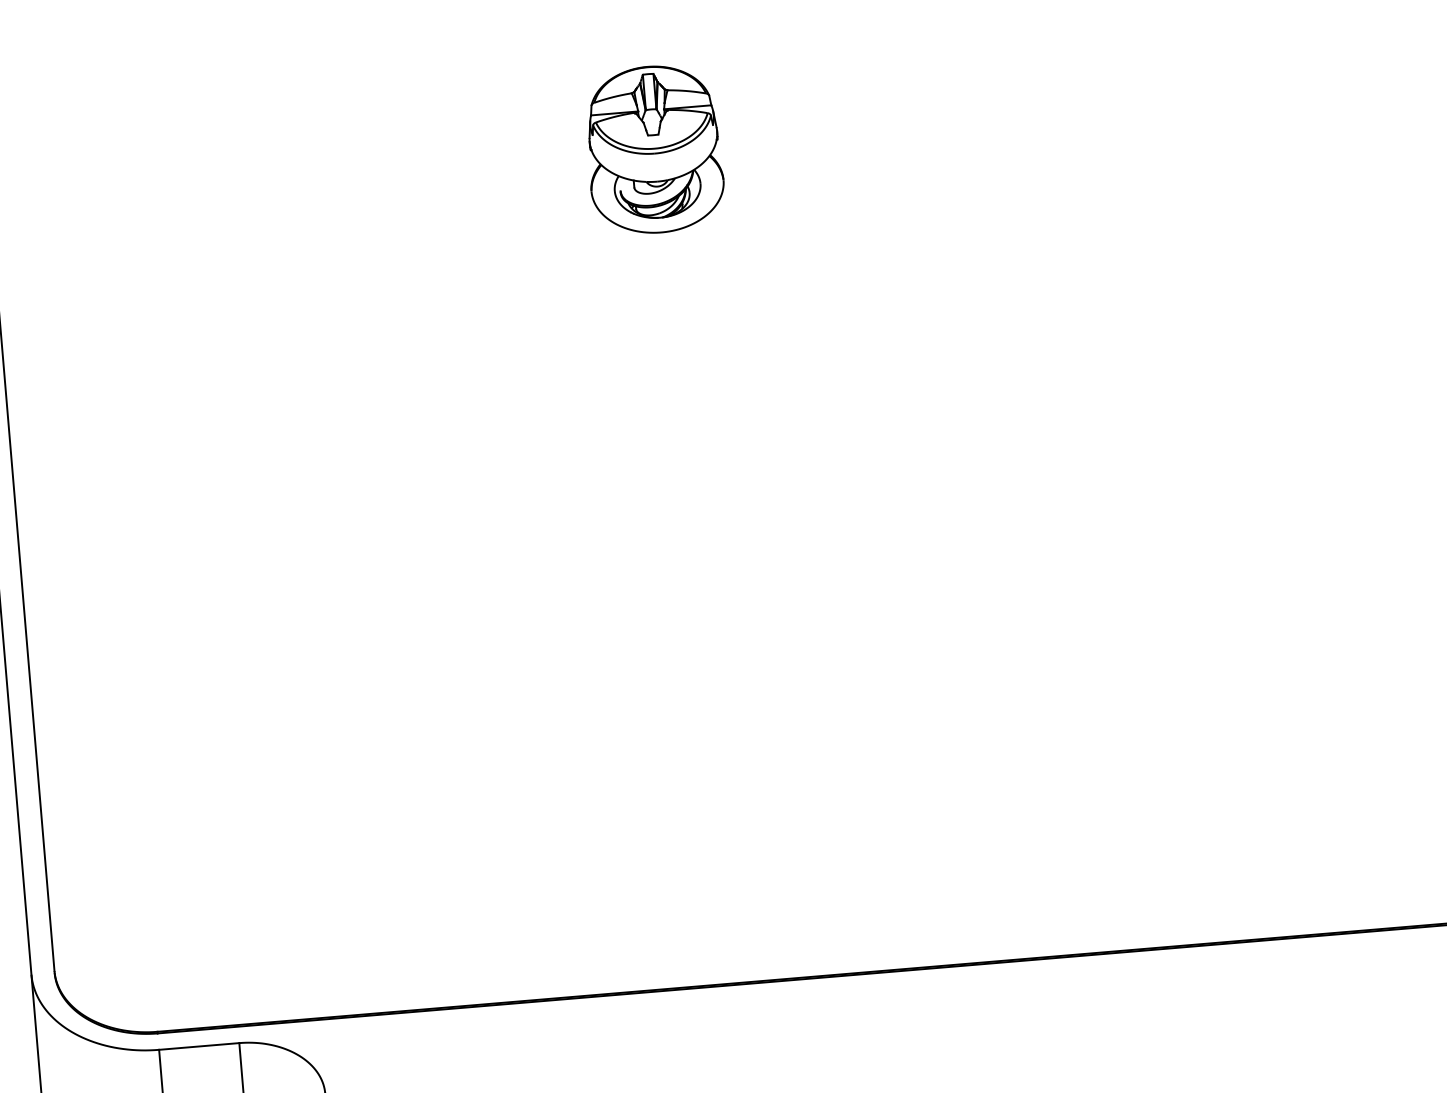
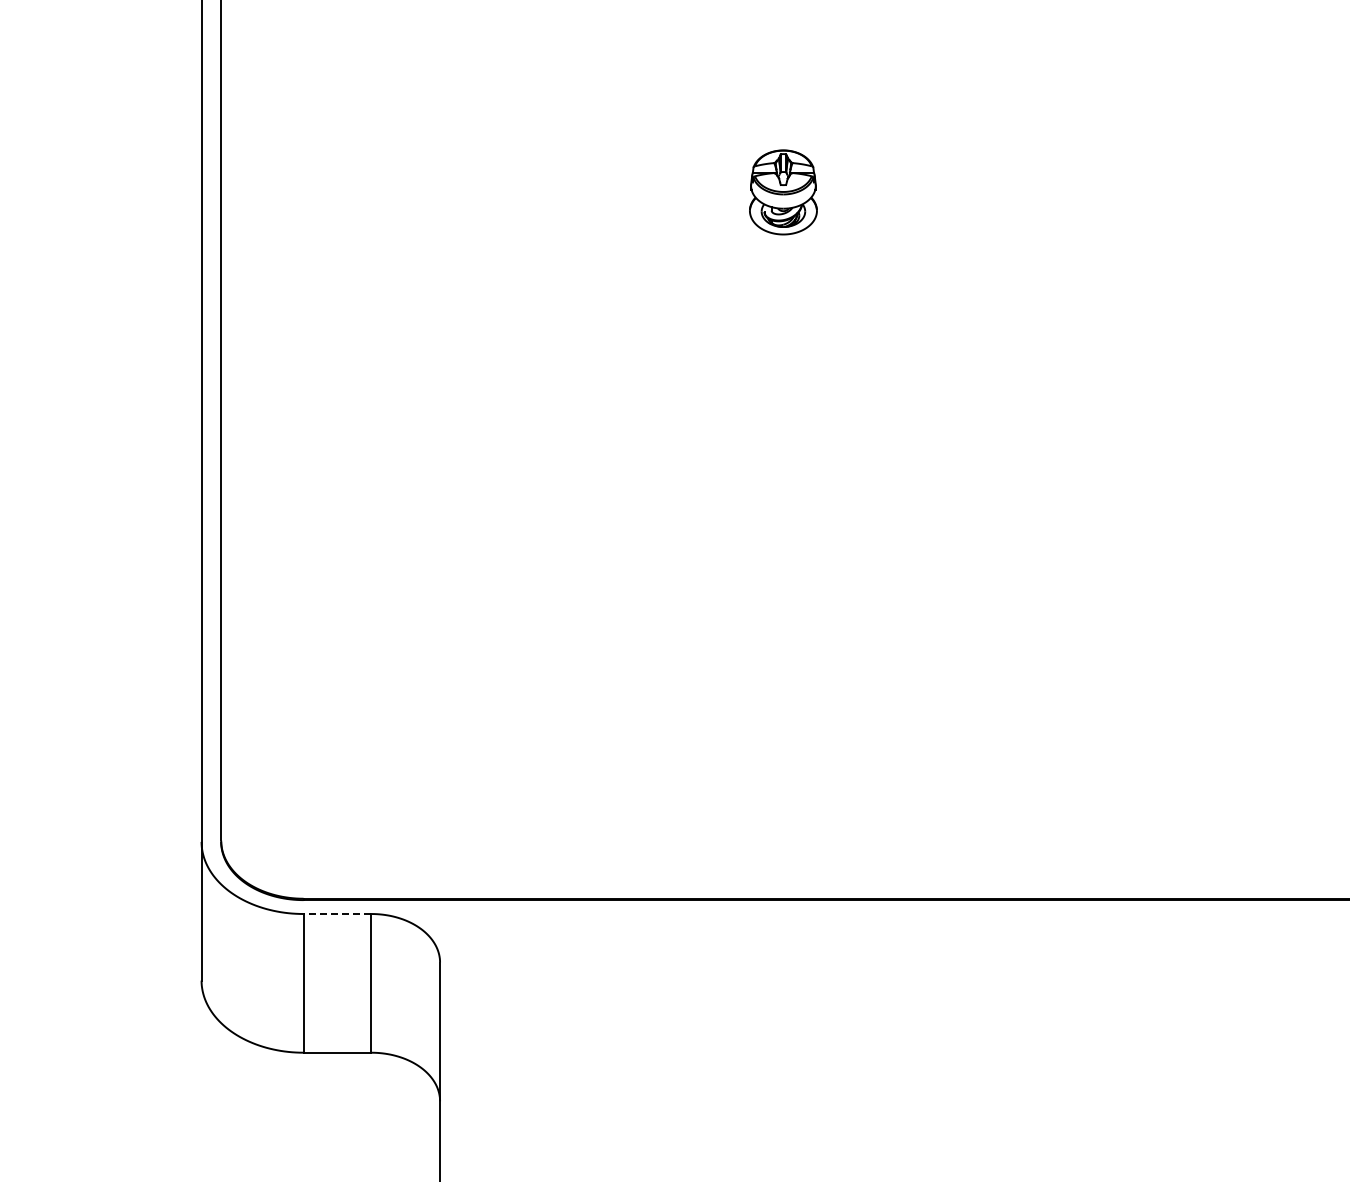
part: (654, 149) -> (783, 192), size x0.6
line: (199, 1047) -> (337, 914), solid -> dashed

